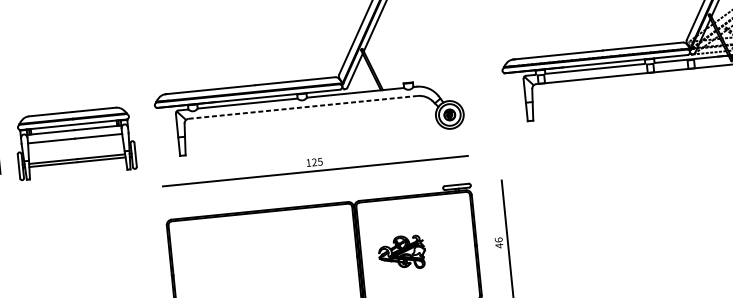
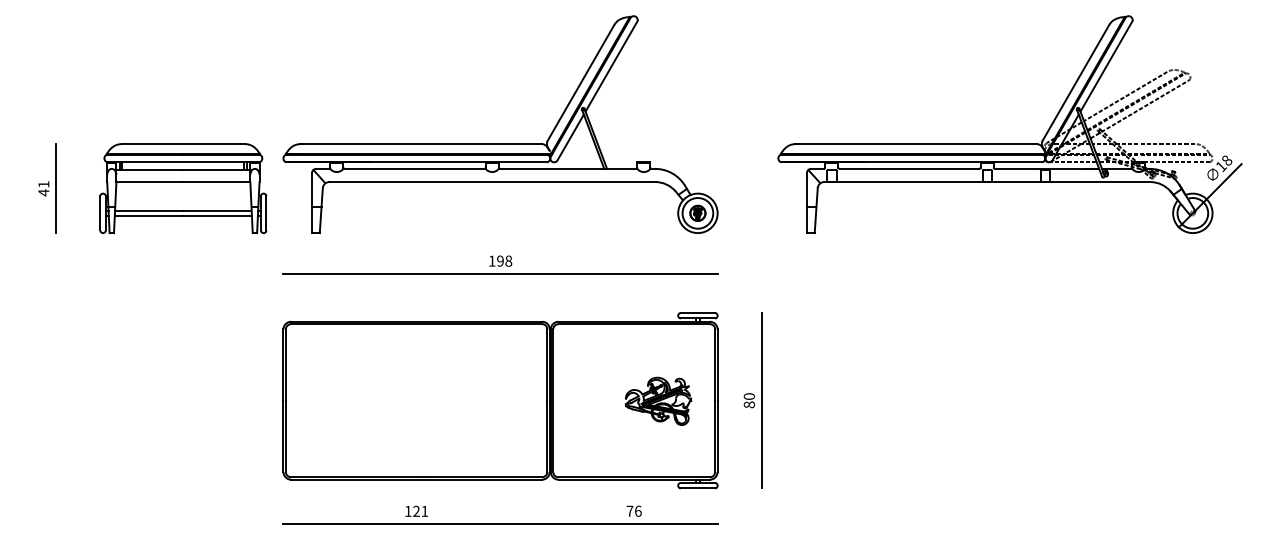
line: (303, 107) -> (492, 182), dashed -> solid
part: (75, 143) -> (183, 188), moved
text: (317, 161) -> (504, 260), 125 -> 198
text: (498, 242) -> (748, 400), 46 -> 80
part: (402, 252) -> (658, 400), moved

